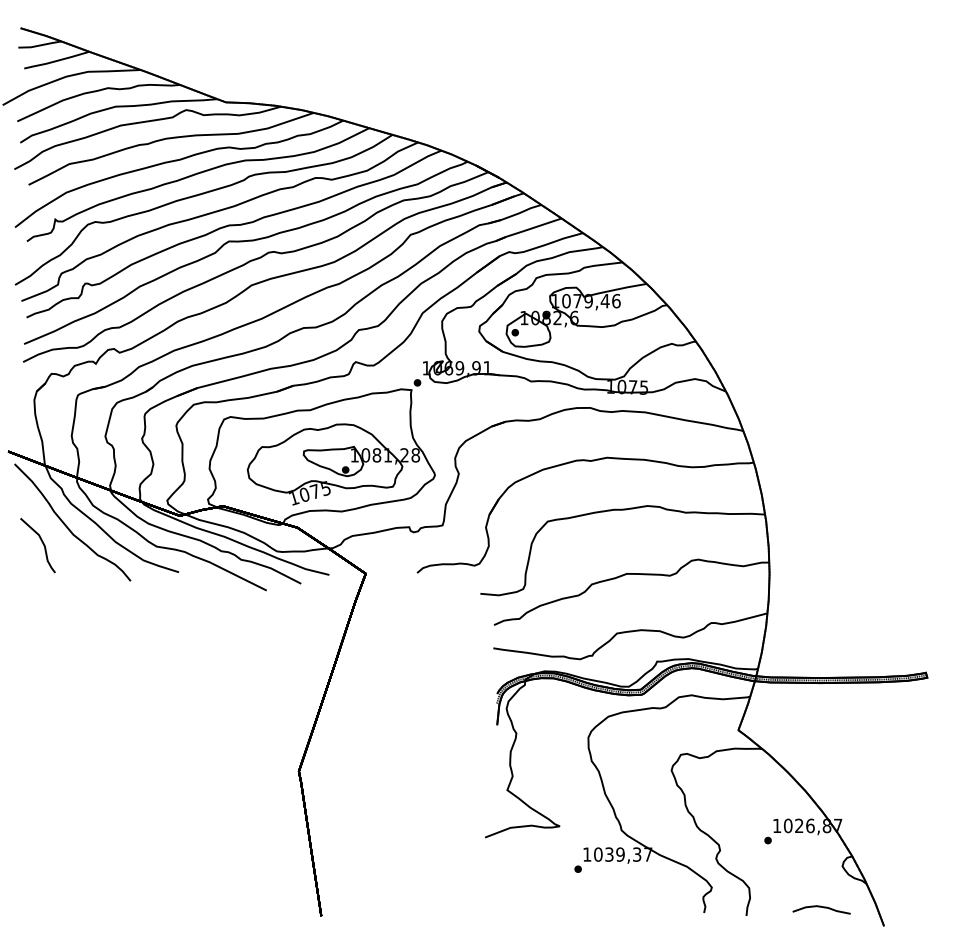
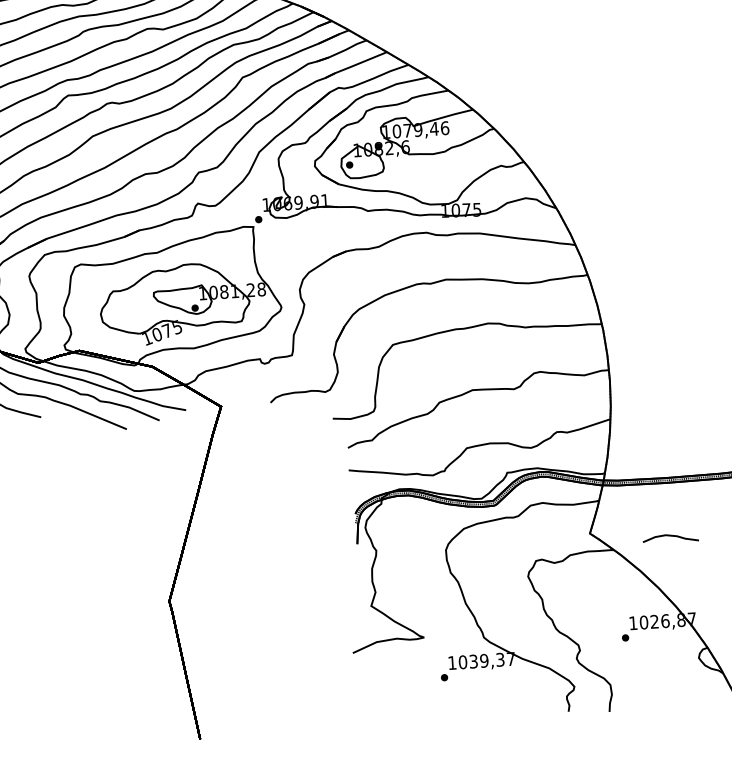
curve: (821, 907) -> (670, 536), moved

